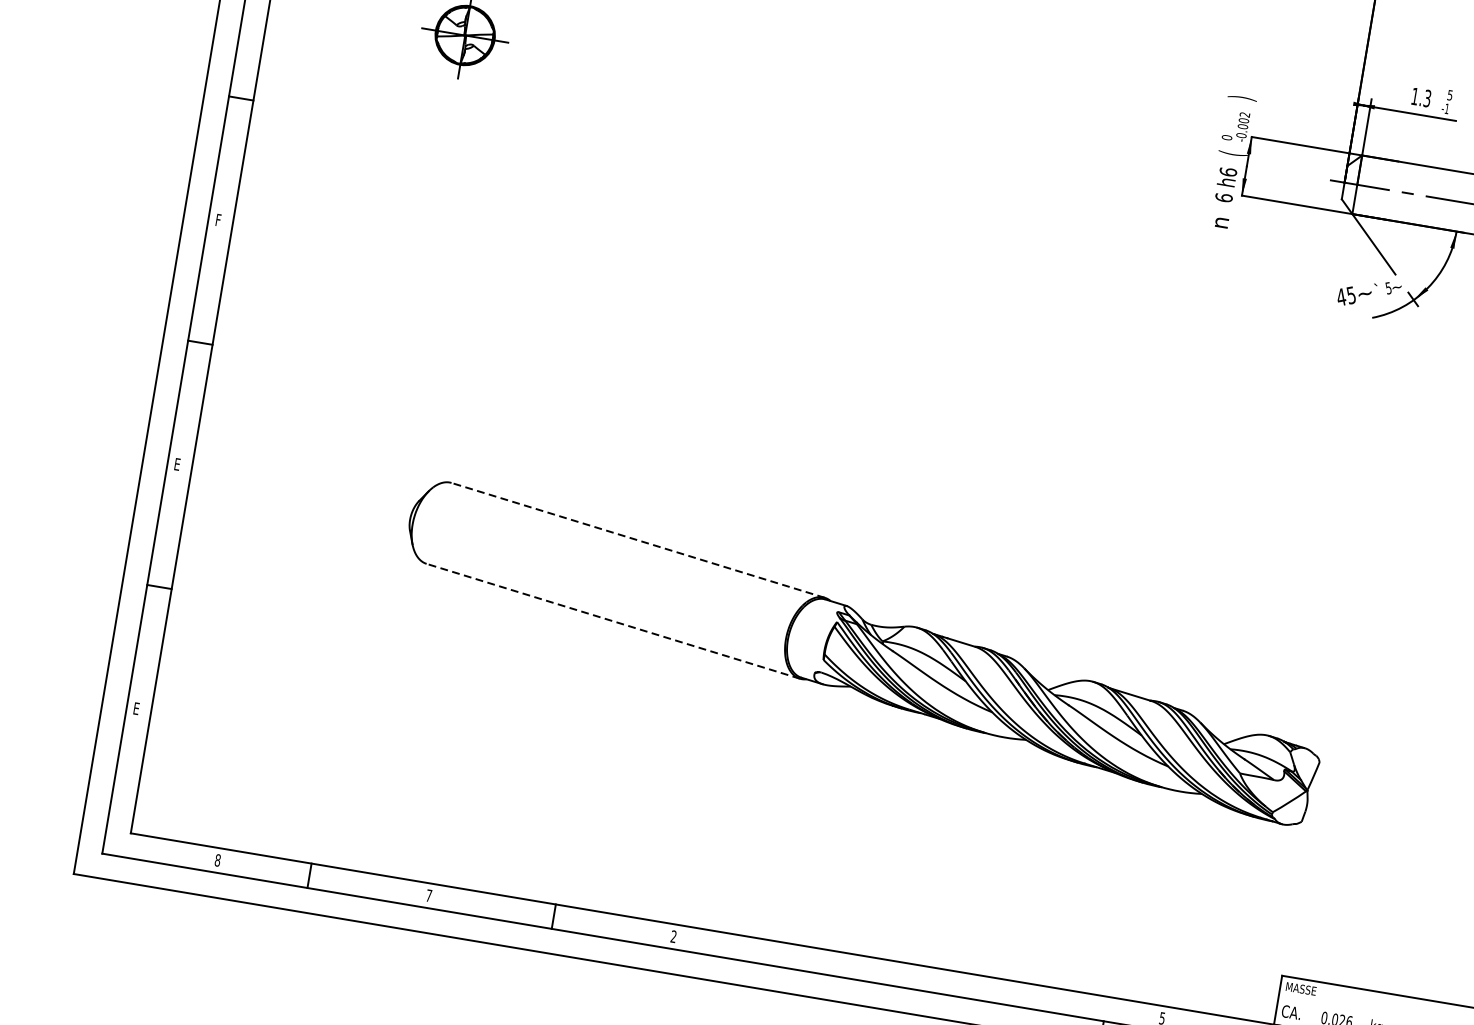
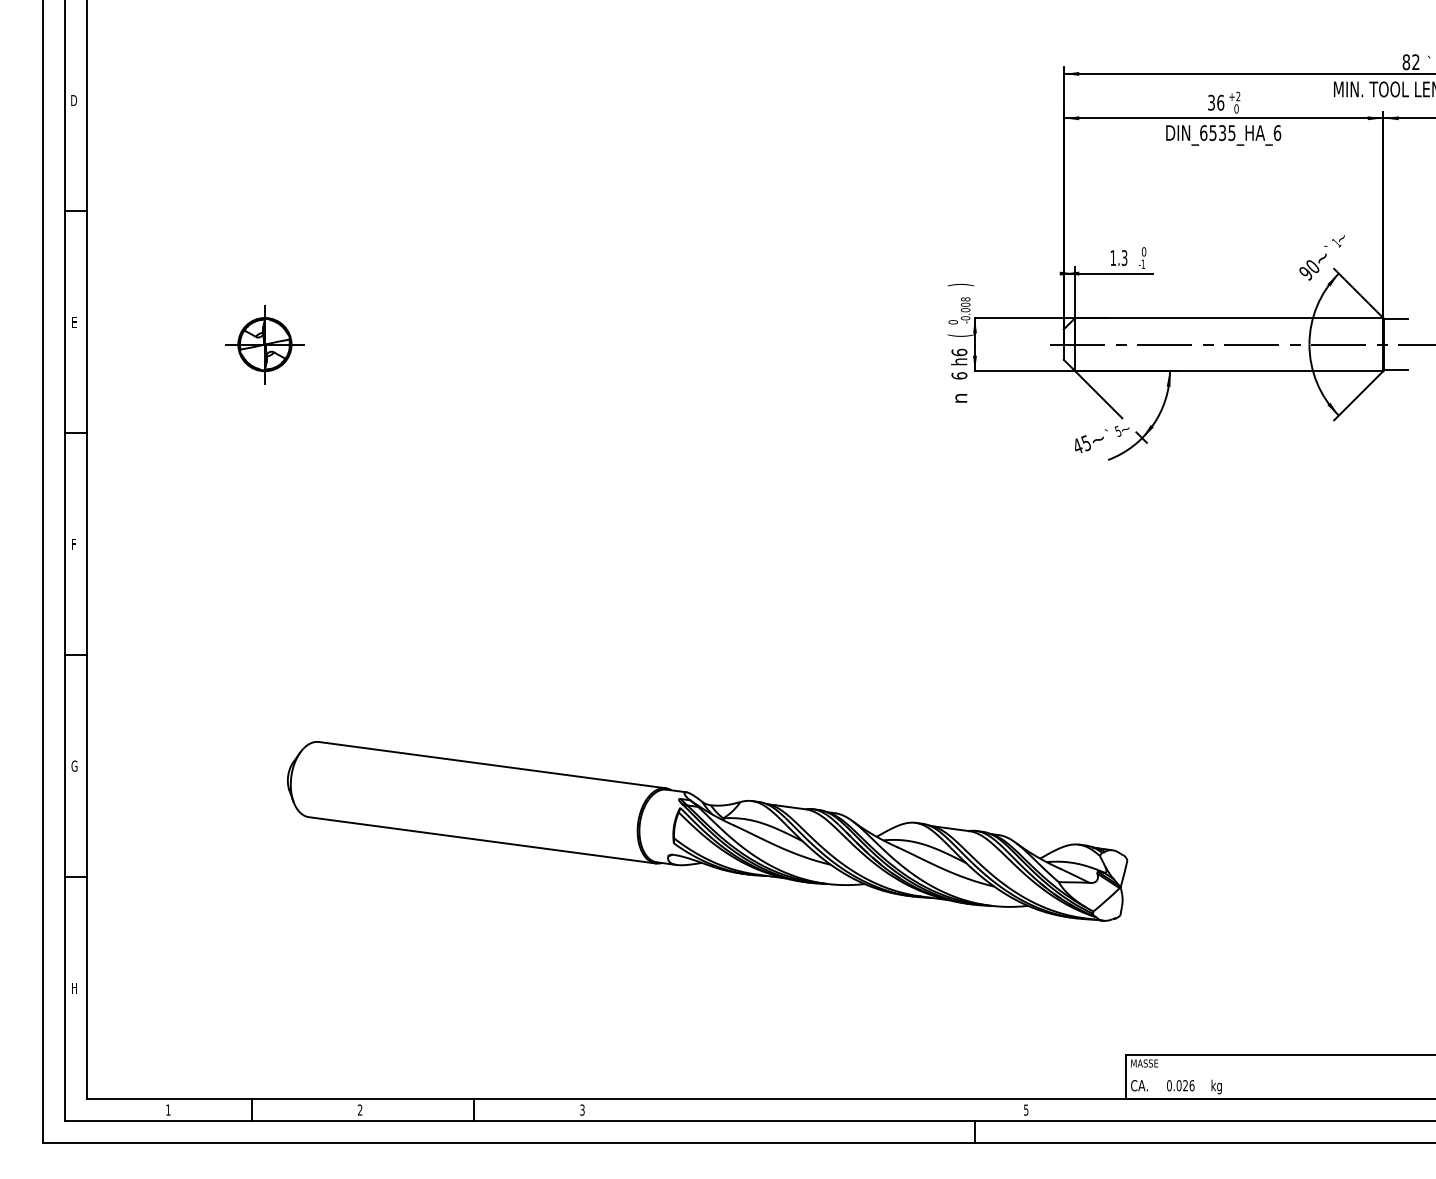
text: (1449, 94) -> (1143, 251), 5 -> 0
text: (1244, 114) -> (965, 299), -0.002 -> -0.008
text: (178, 463) -> (74, 765), E -> G
line: (638, 540) -> (492, 765), dashed -> solid
line: (613, 621) -> (482, 840), dashed -> solid
text: (136, 709) -> (74, 988), E -> H
text: (218, 859) -> (168, 1109), 8 -> 1
text: (429, 895) -> (360, 1109), 7 -> 2
text: (673, 937) -> (582, 1110), 2 -> 3

